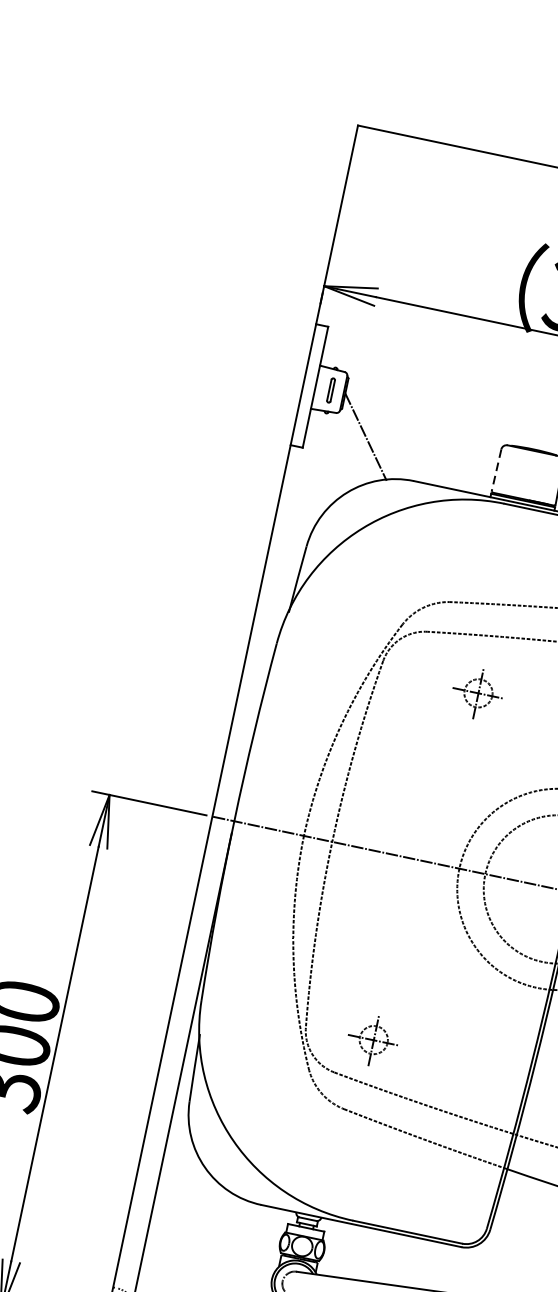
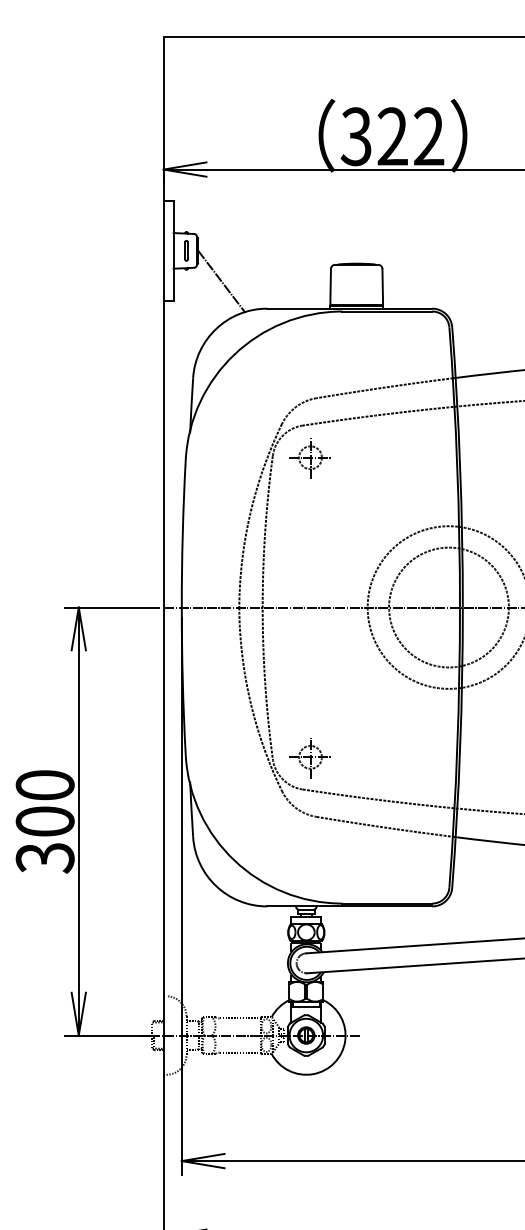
line: (496, 470) -> (330, 286), dashed -> solid
part: (477, 693) -> (309, 458), moved
part: (372, 1041) -> (309, 758), moved

